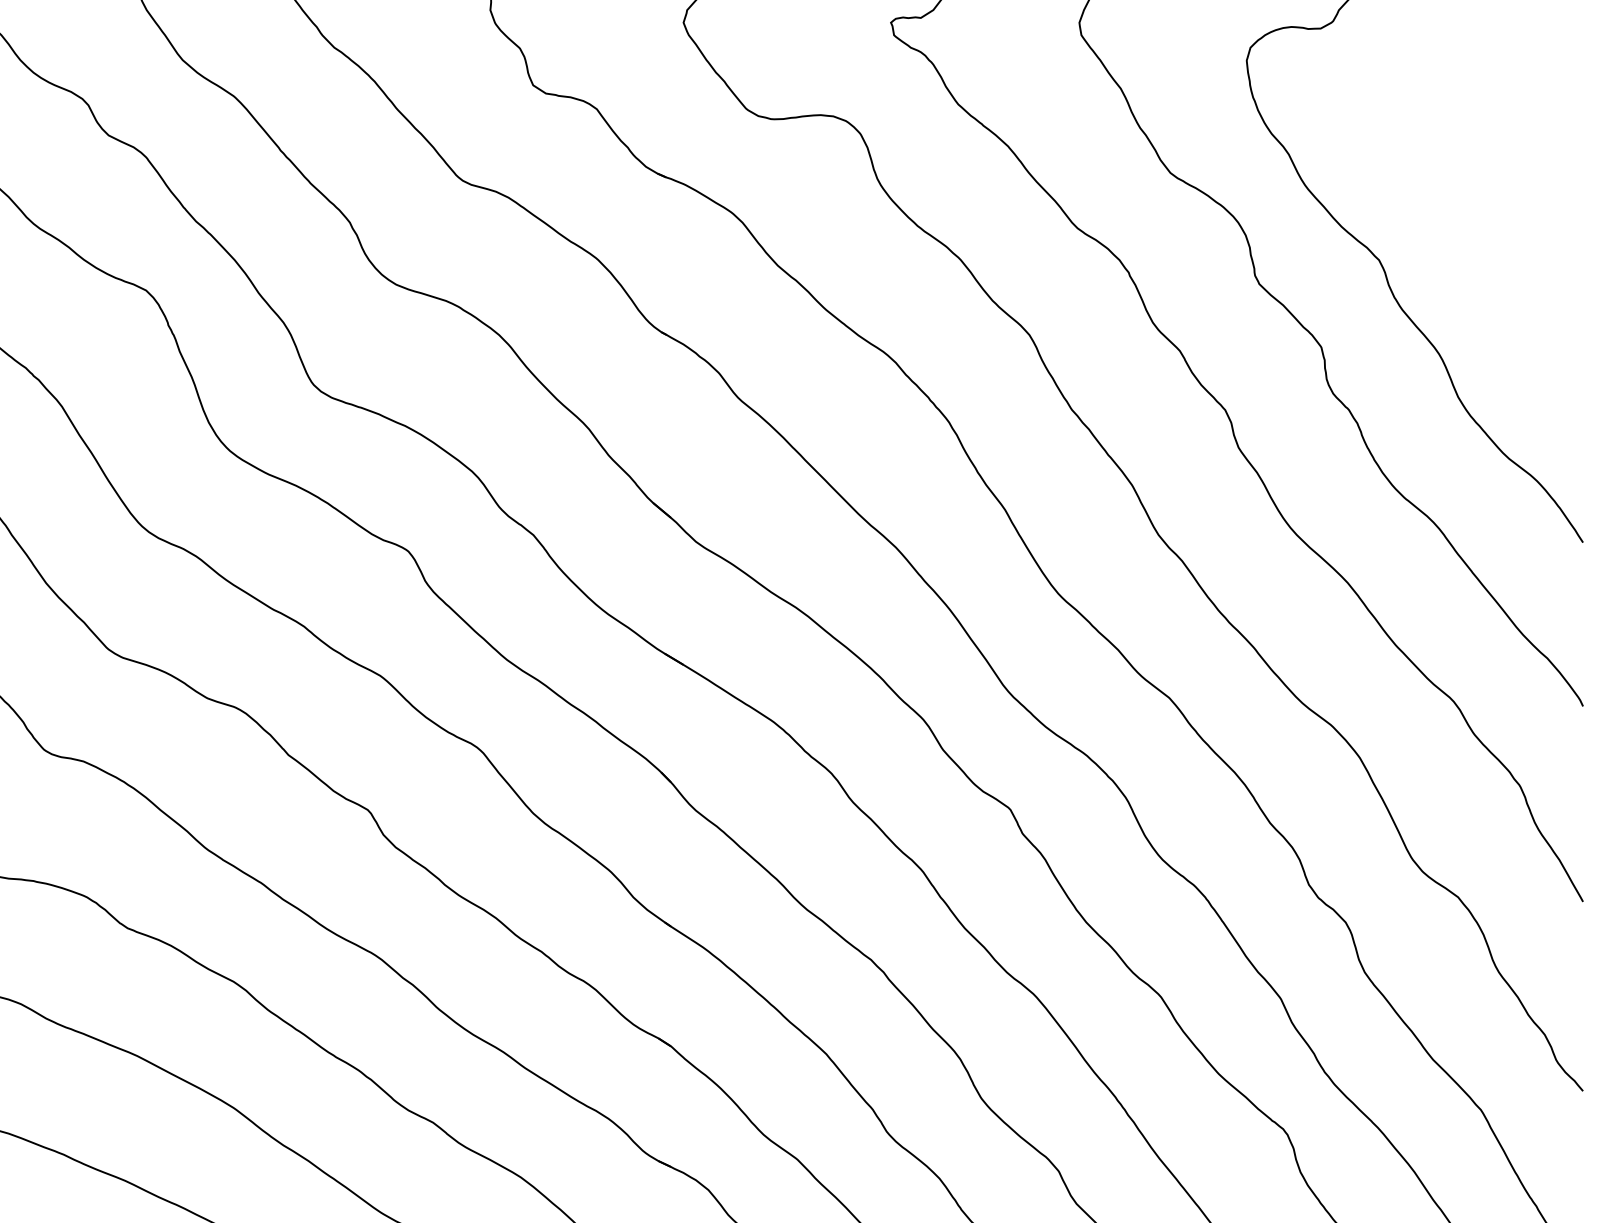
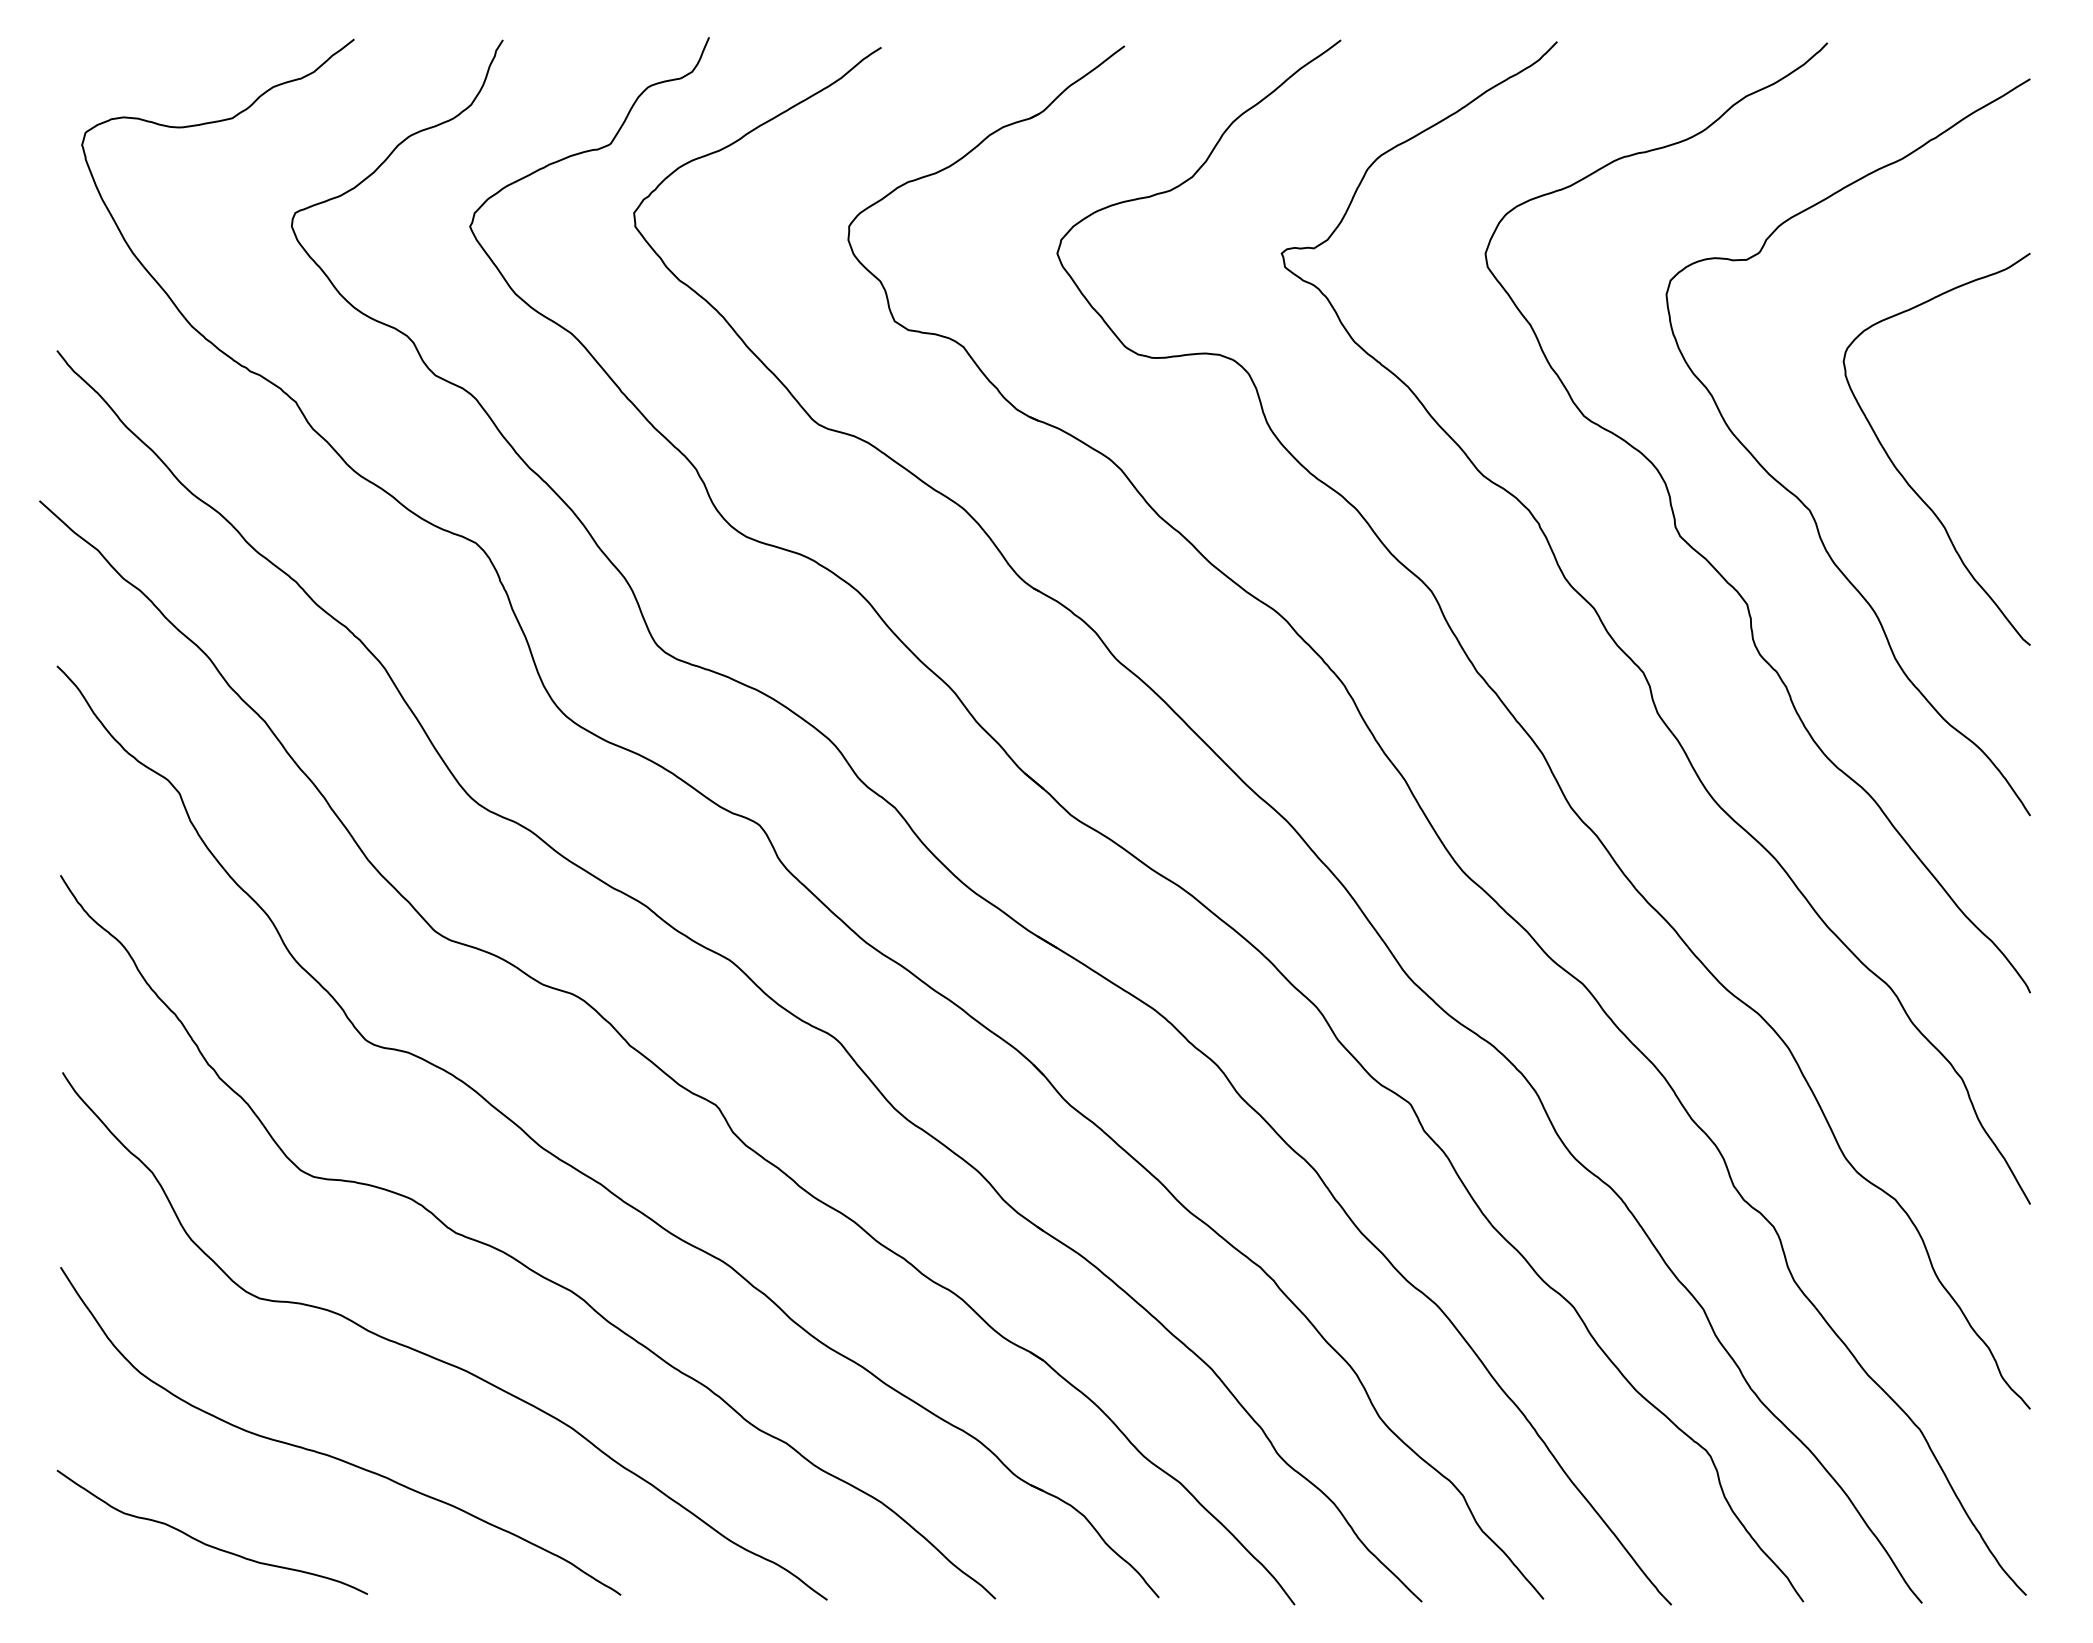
curve: (1465, 227) -> (1903, 475), added

